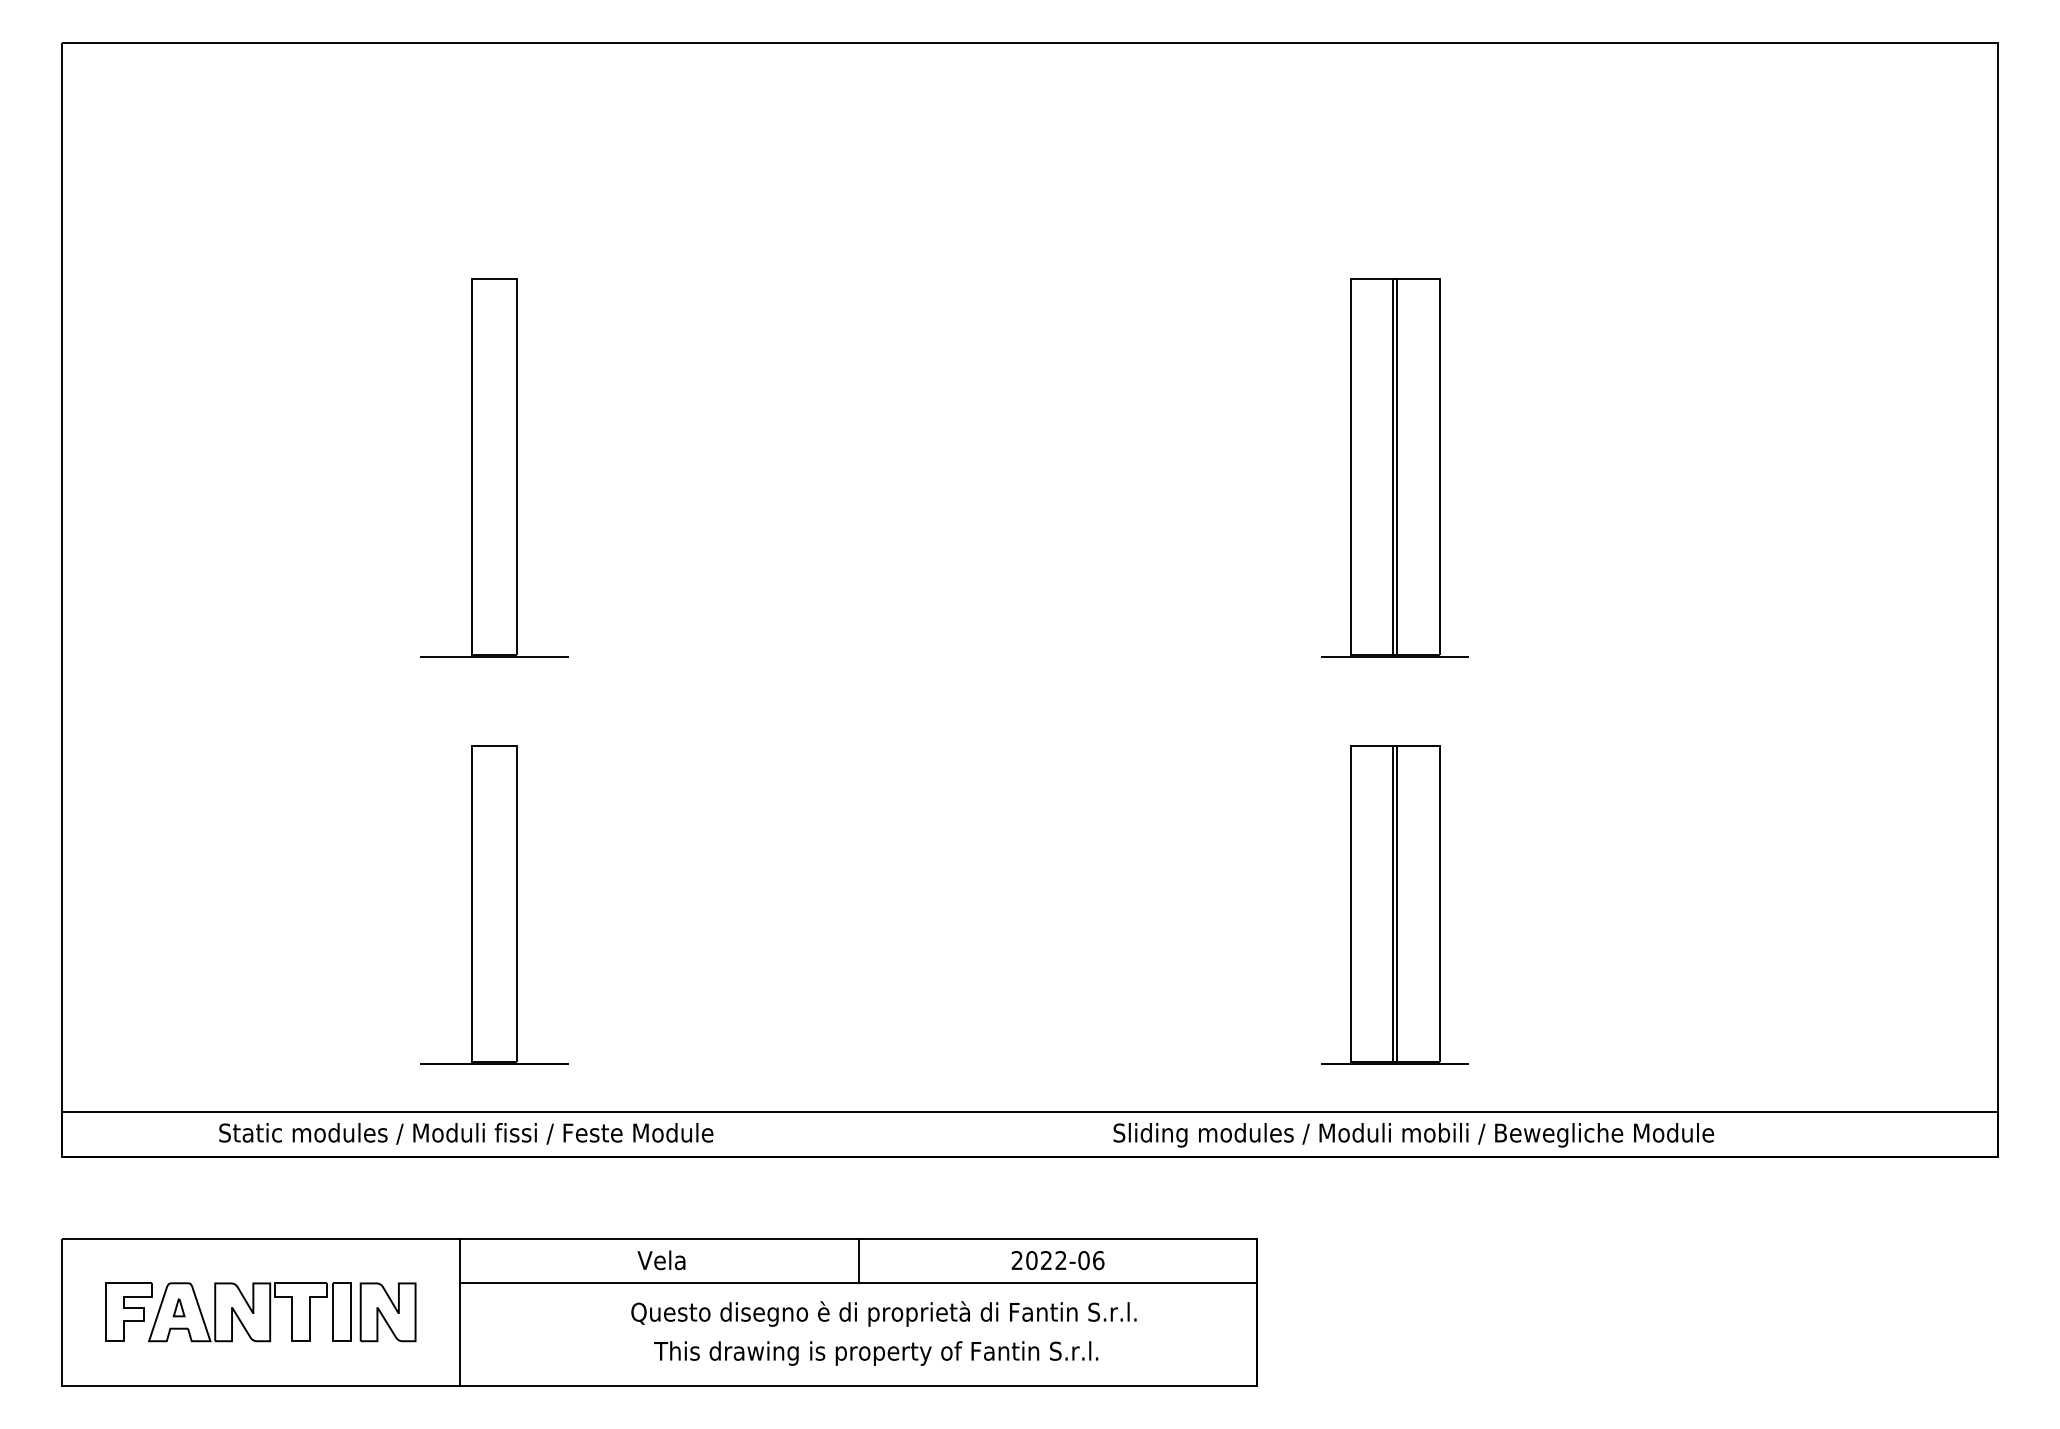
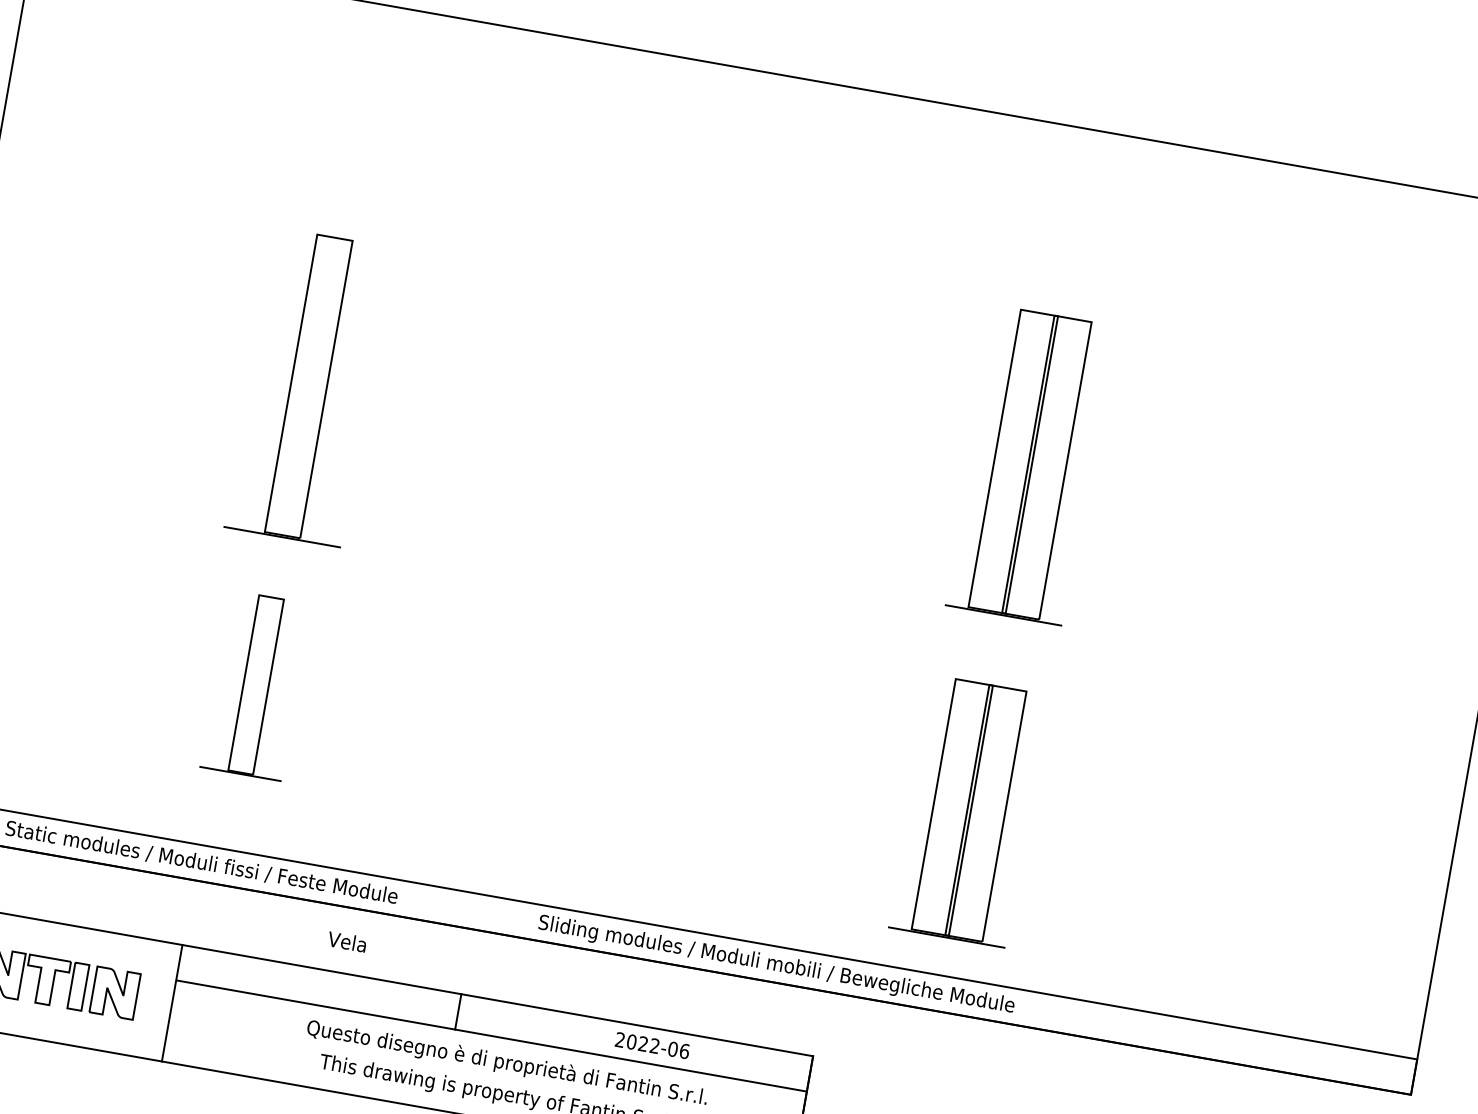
part: (494, 467) -> (308, 386), moved
part: (494, 904) -> (256, 685), size x0.7
text: (1413, 1135) -> (776, 965), moved
text: (661, 1260) -> (347, 942), moved
line: (858, 1260) -> (458, 1011), moved

